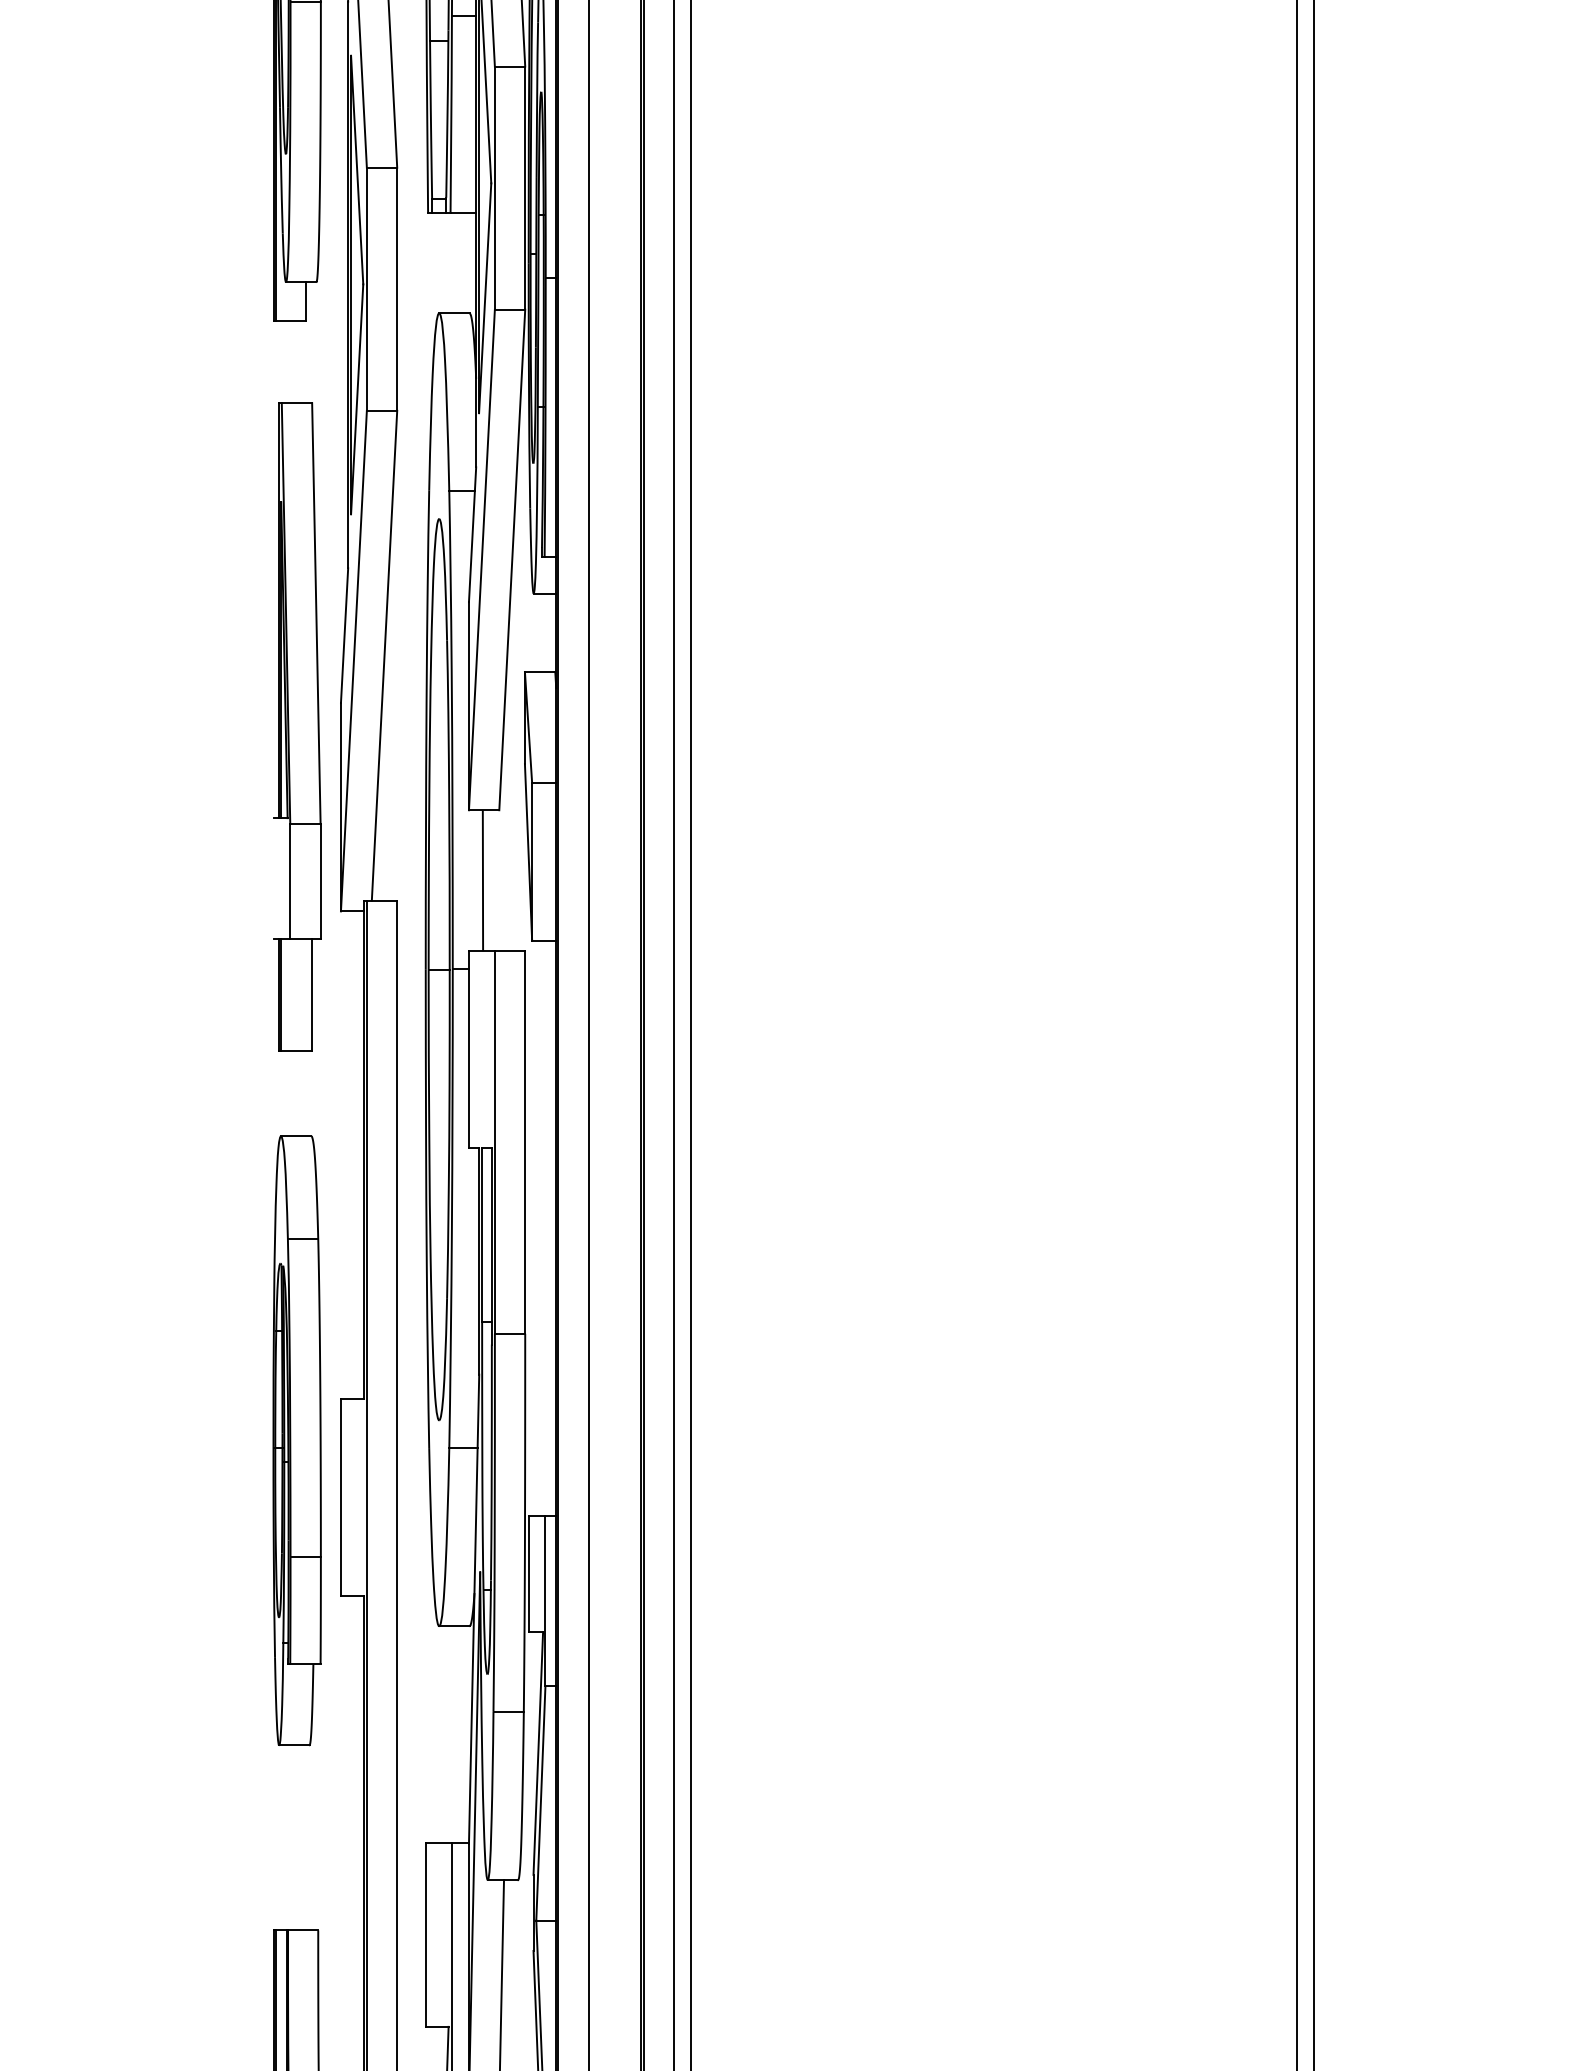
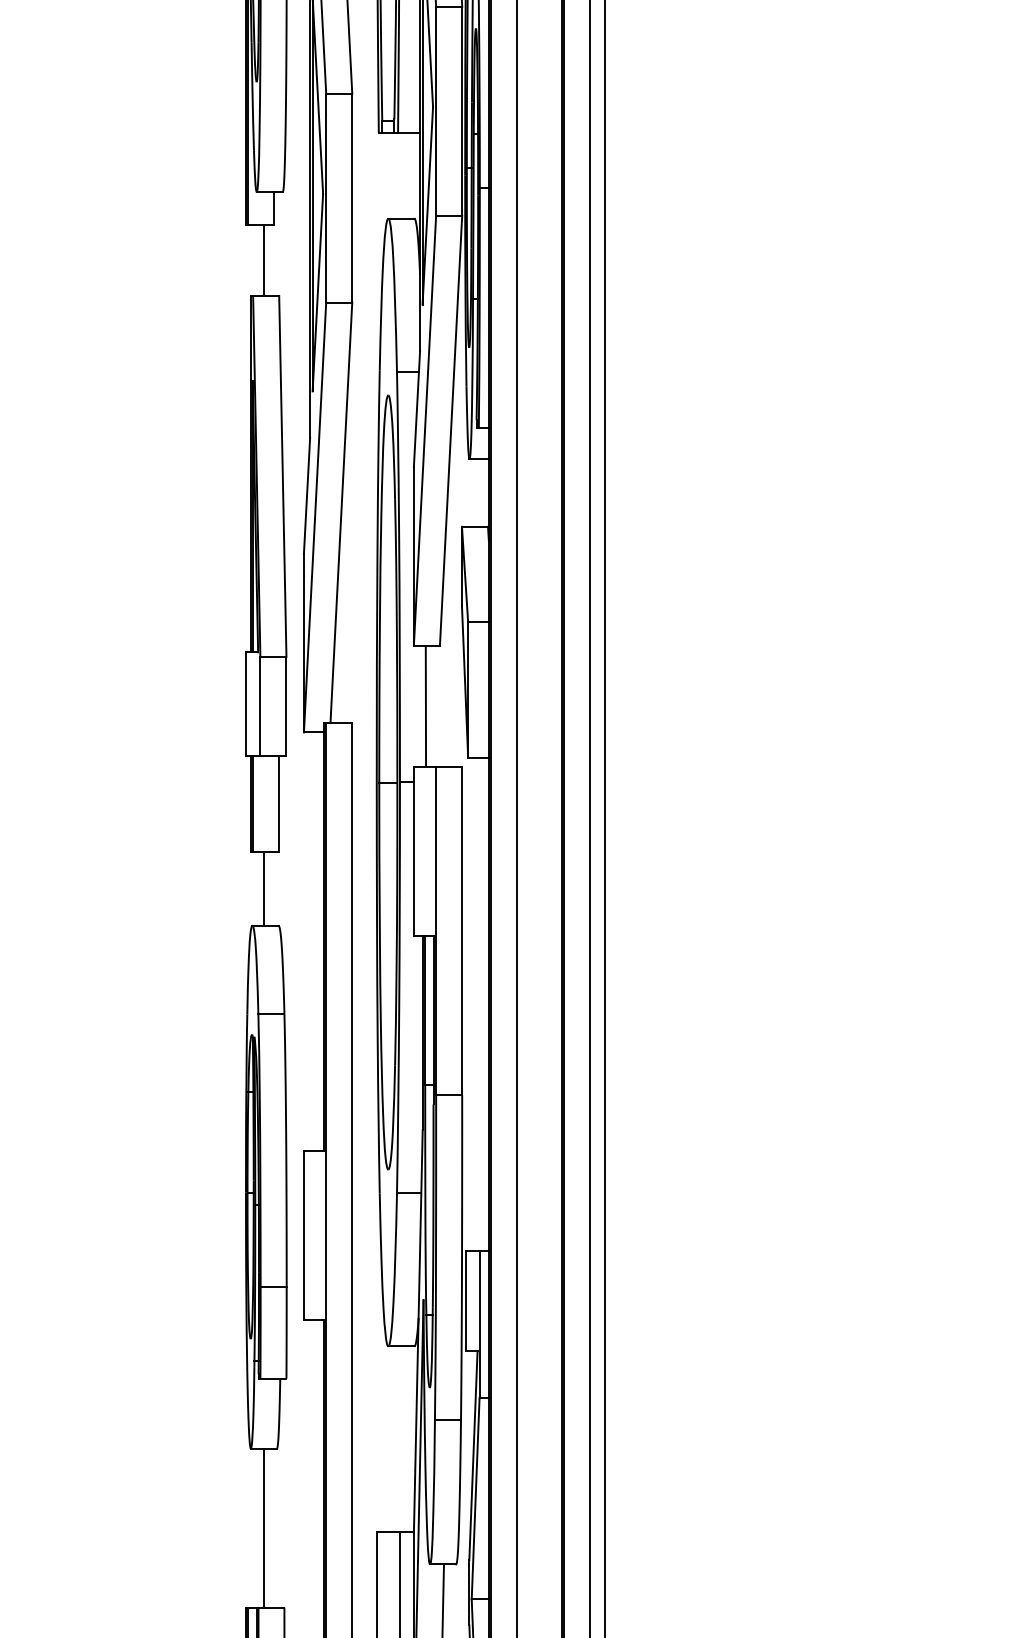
line: (294, 362) -> (264, 260), added
line: (273, 878) -> (246, 704), added
line: (294, 1093) -> (264, 888), added
line: (294, 1837) -> (264, 1527), added

